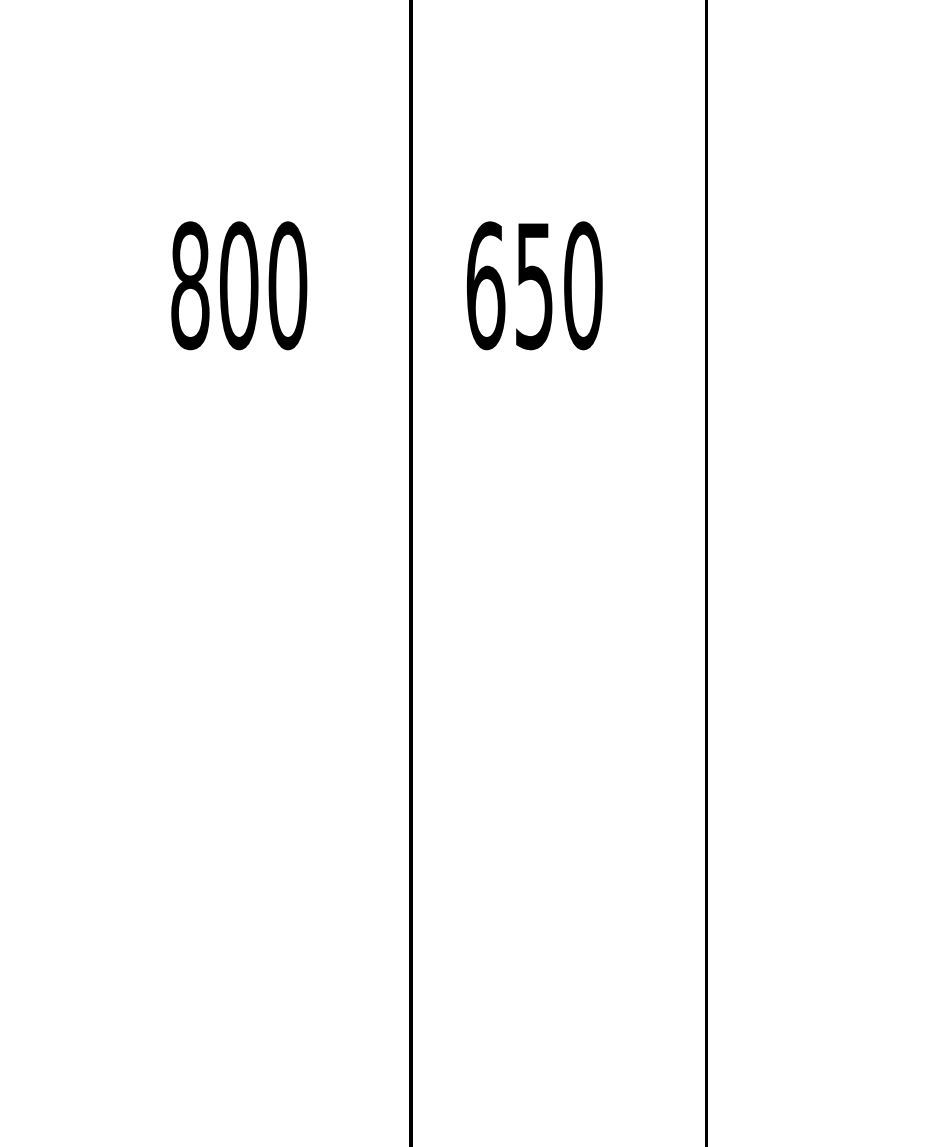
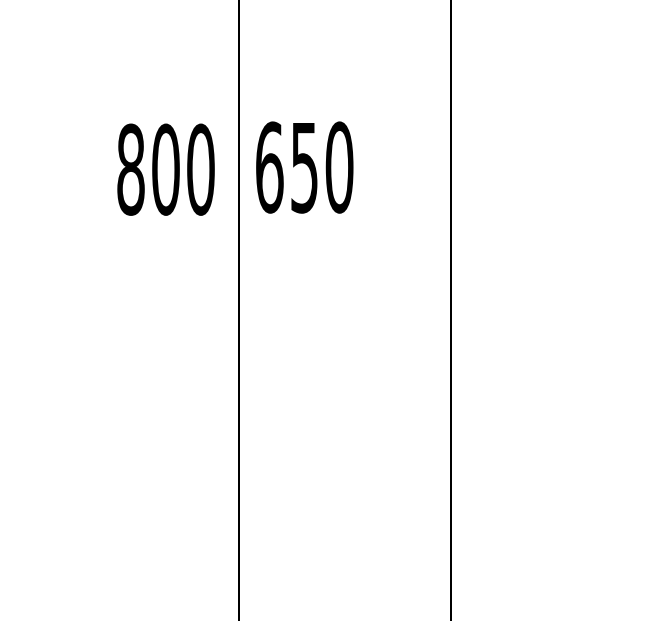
text: (239, 285) -> (166, 169), moved
text: (534, 285) -> (304, 167), moved

